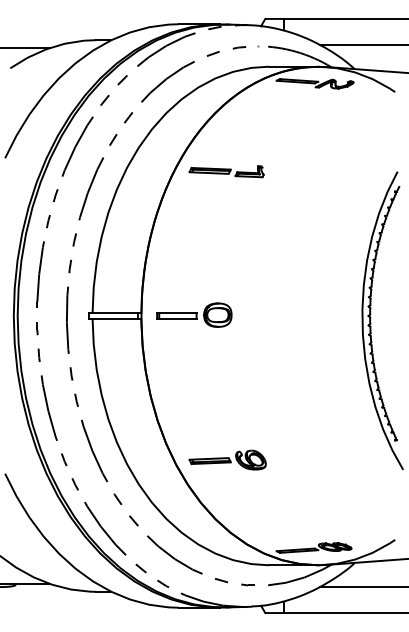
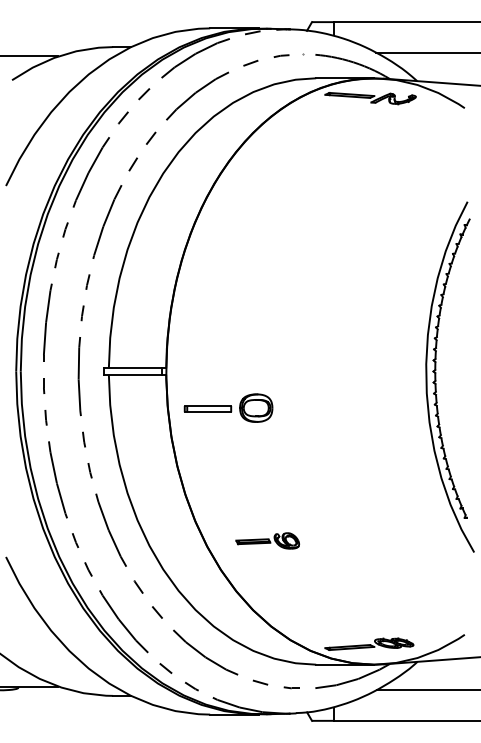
part: (226, 171) -> (266, 201), removed
part: (194, 314) -> (228, 407), moved
part: (227, 459) -> (267, 540), size x0.7

